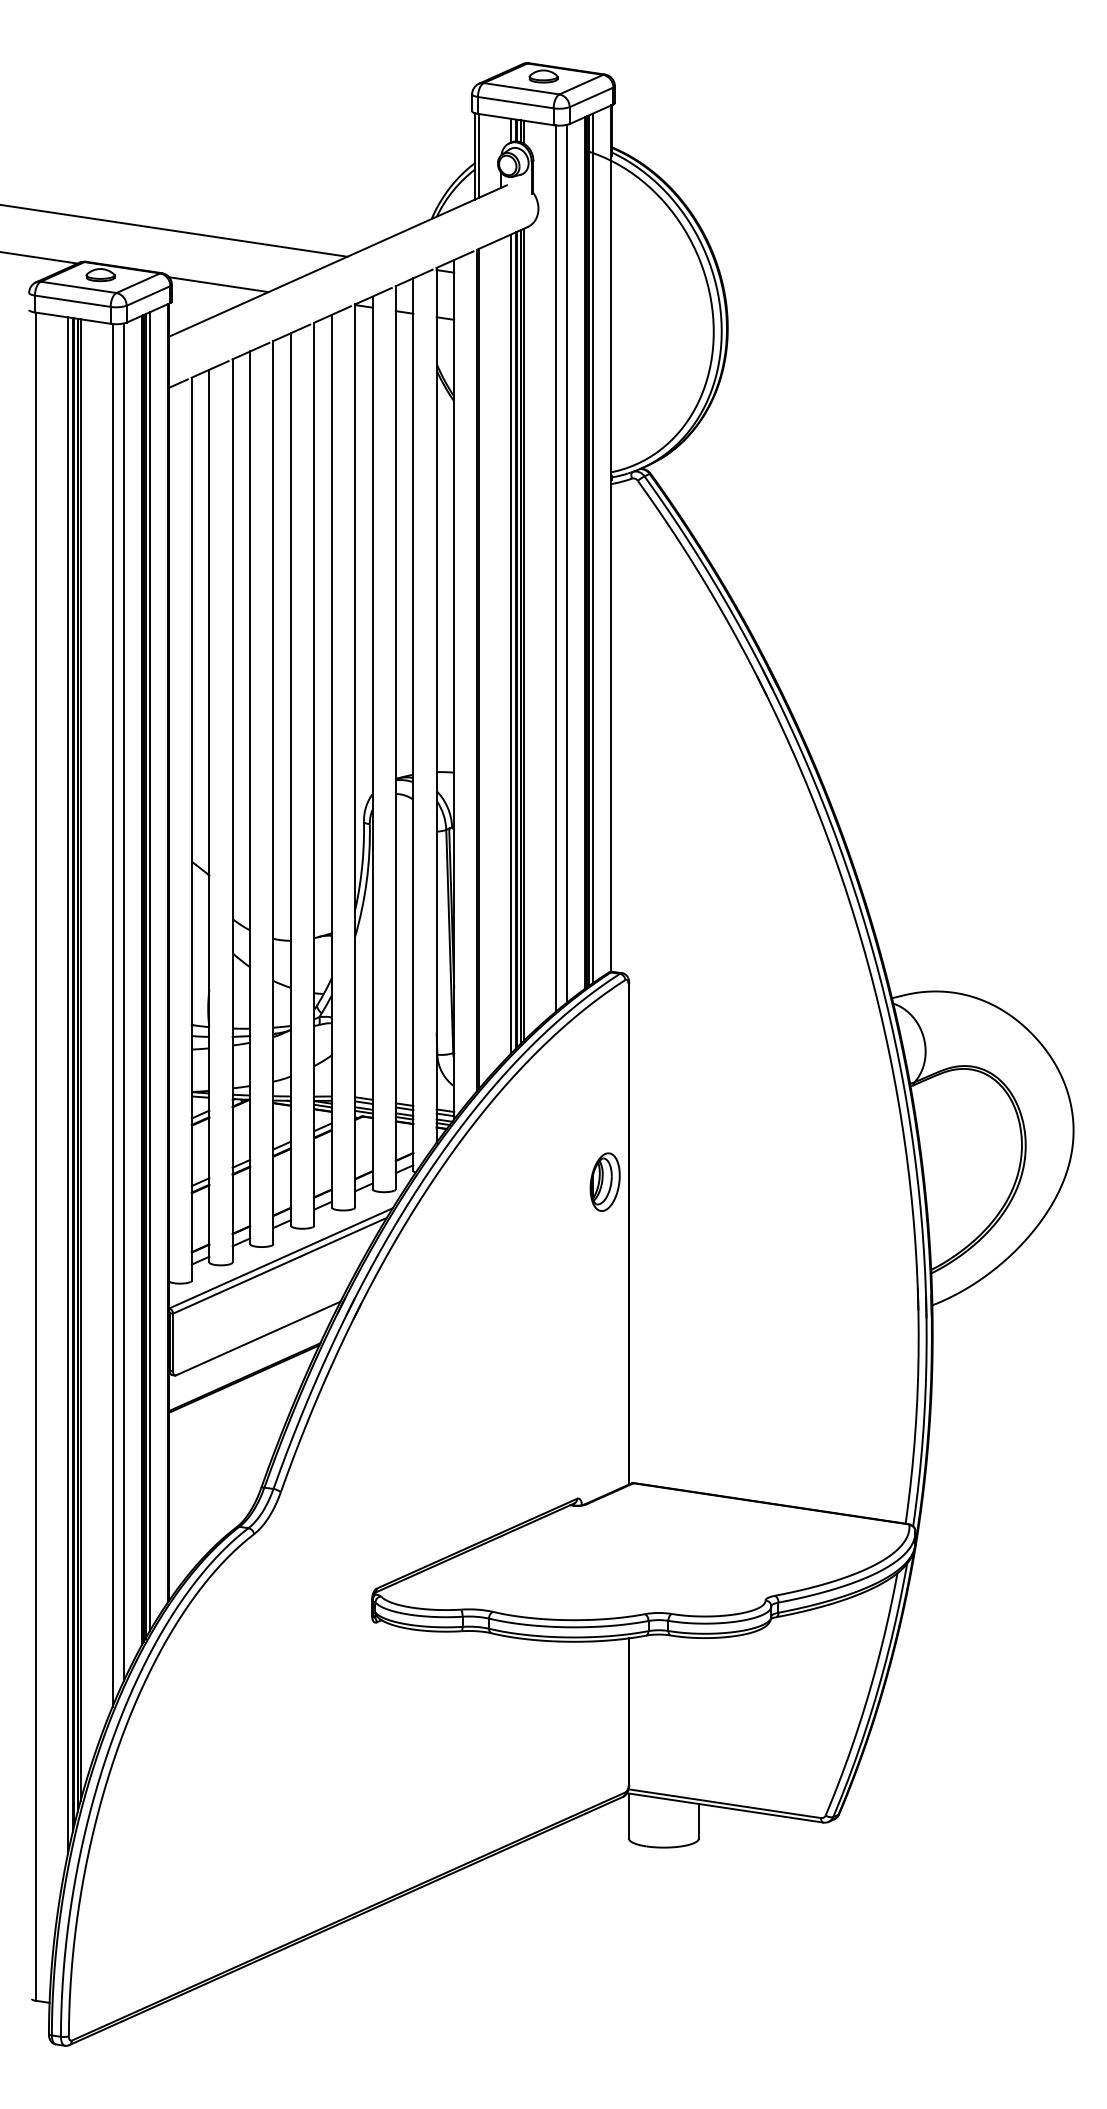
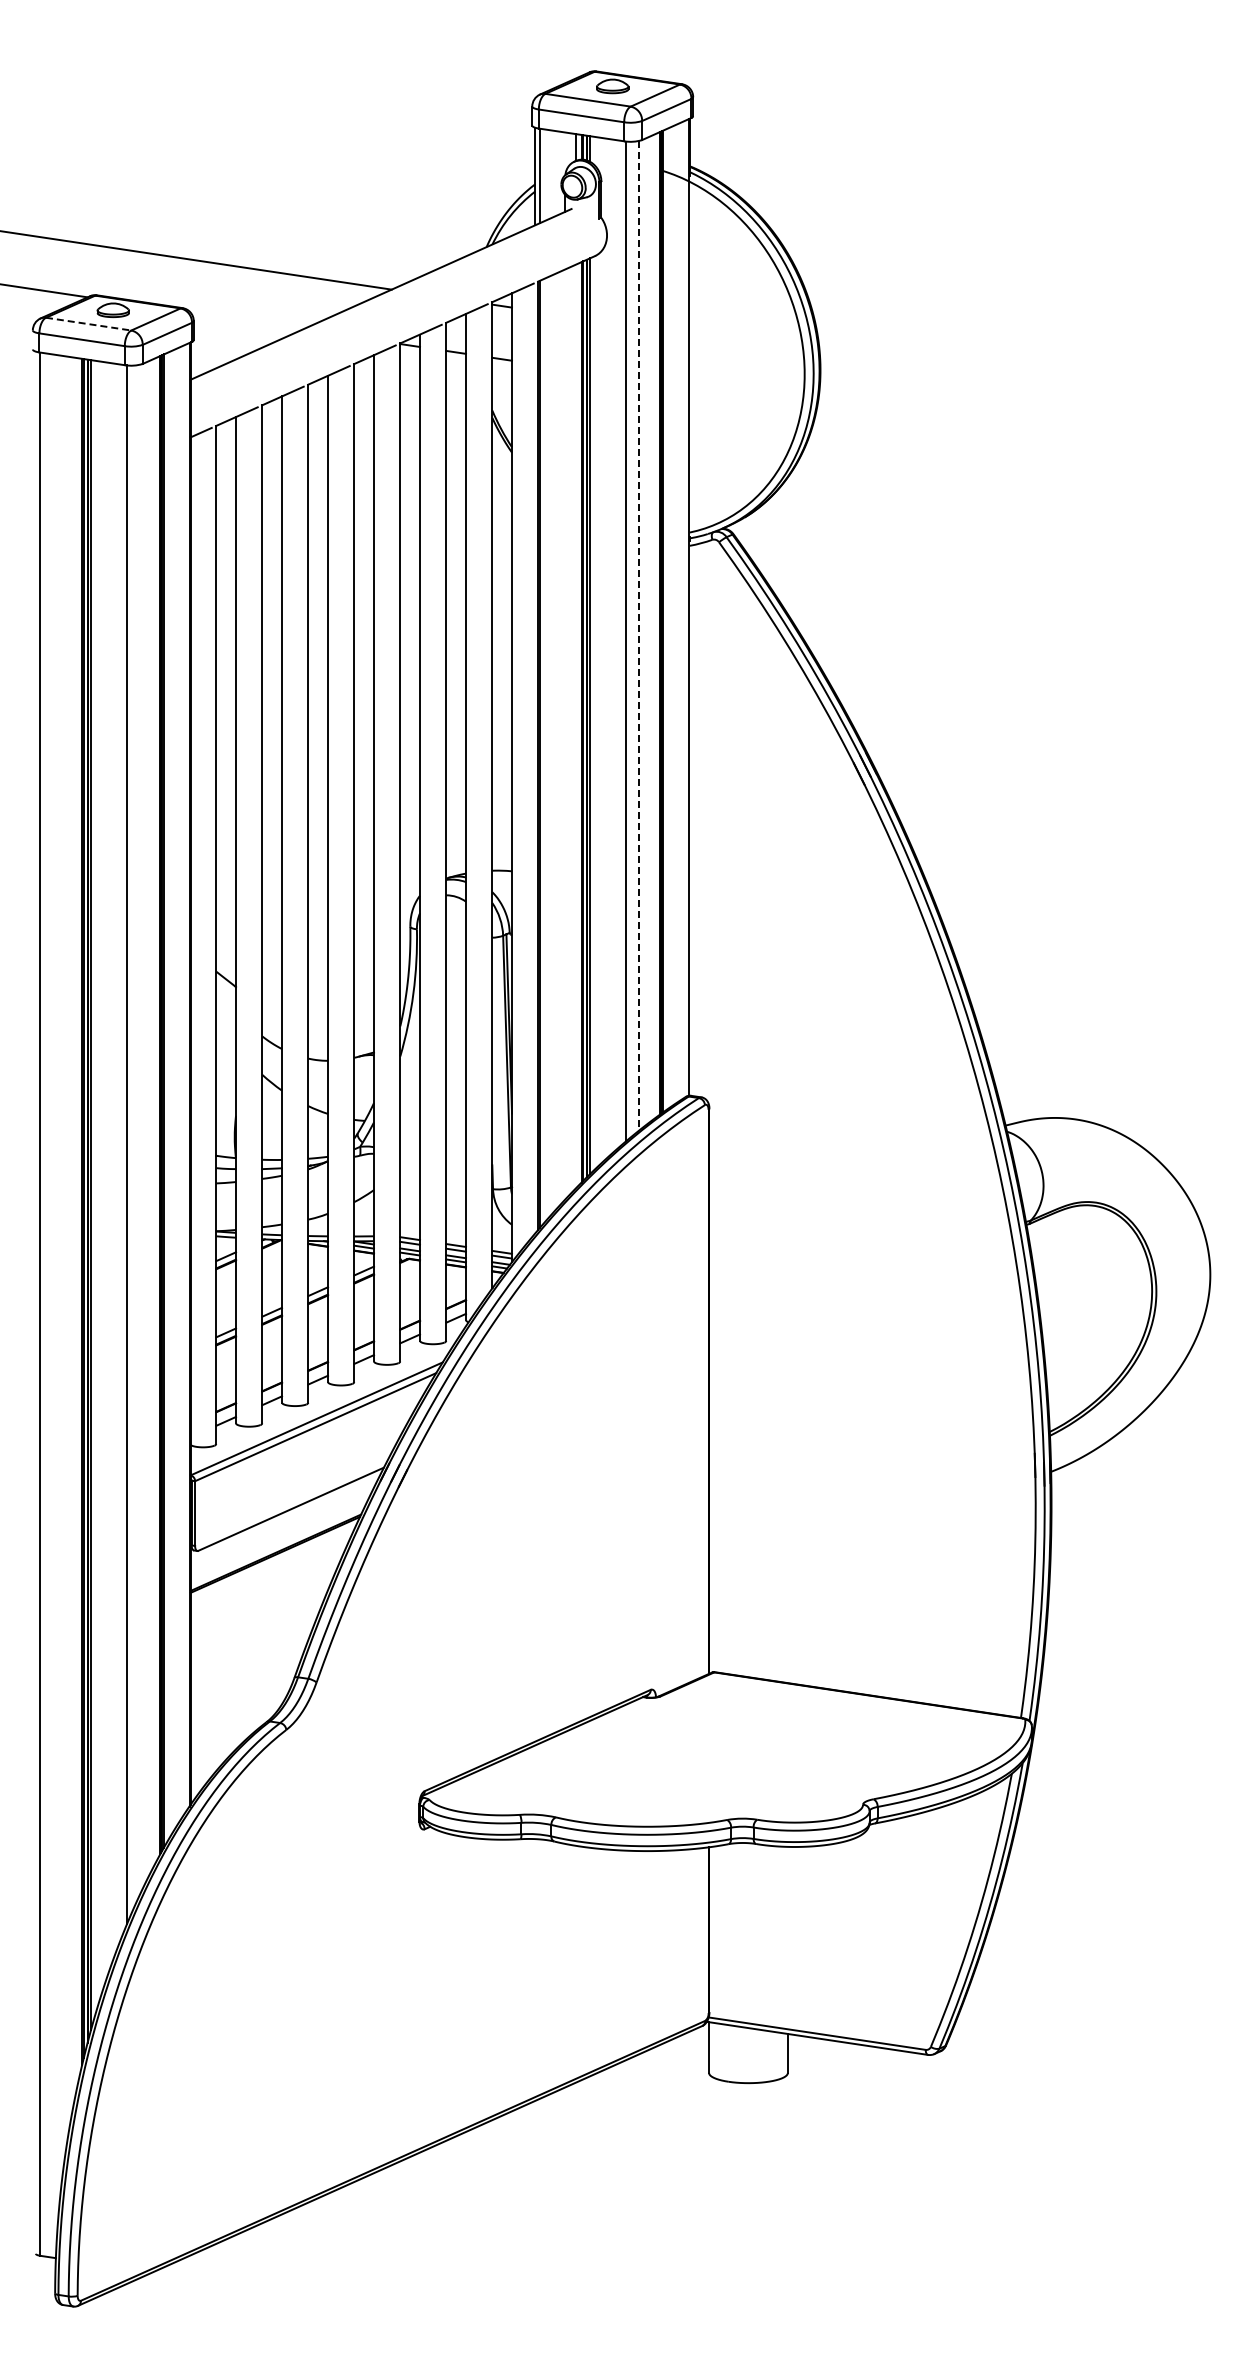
line: (218, 284) -> (246, 320), removed
line: (79, 287) -> (89, 324), solid -> dashed
line: (592, 548) -> (668, 618), removed
line: (566, 563) -> (638, 635), solid -> dashed
line: (510, 644) -> (575, 726), removed
line: (149, 971) -> (168, 1095), removed
line: (123, 1001) -> (139, 1129), removed
line: (67, 1085) -> (76, 1223), removed
part: (605, 1181) -> (682, 1332), removed

